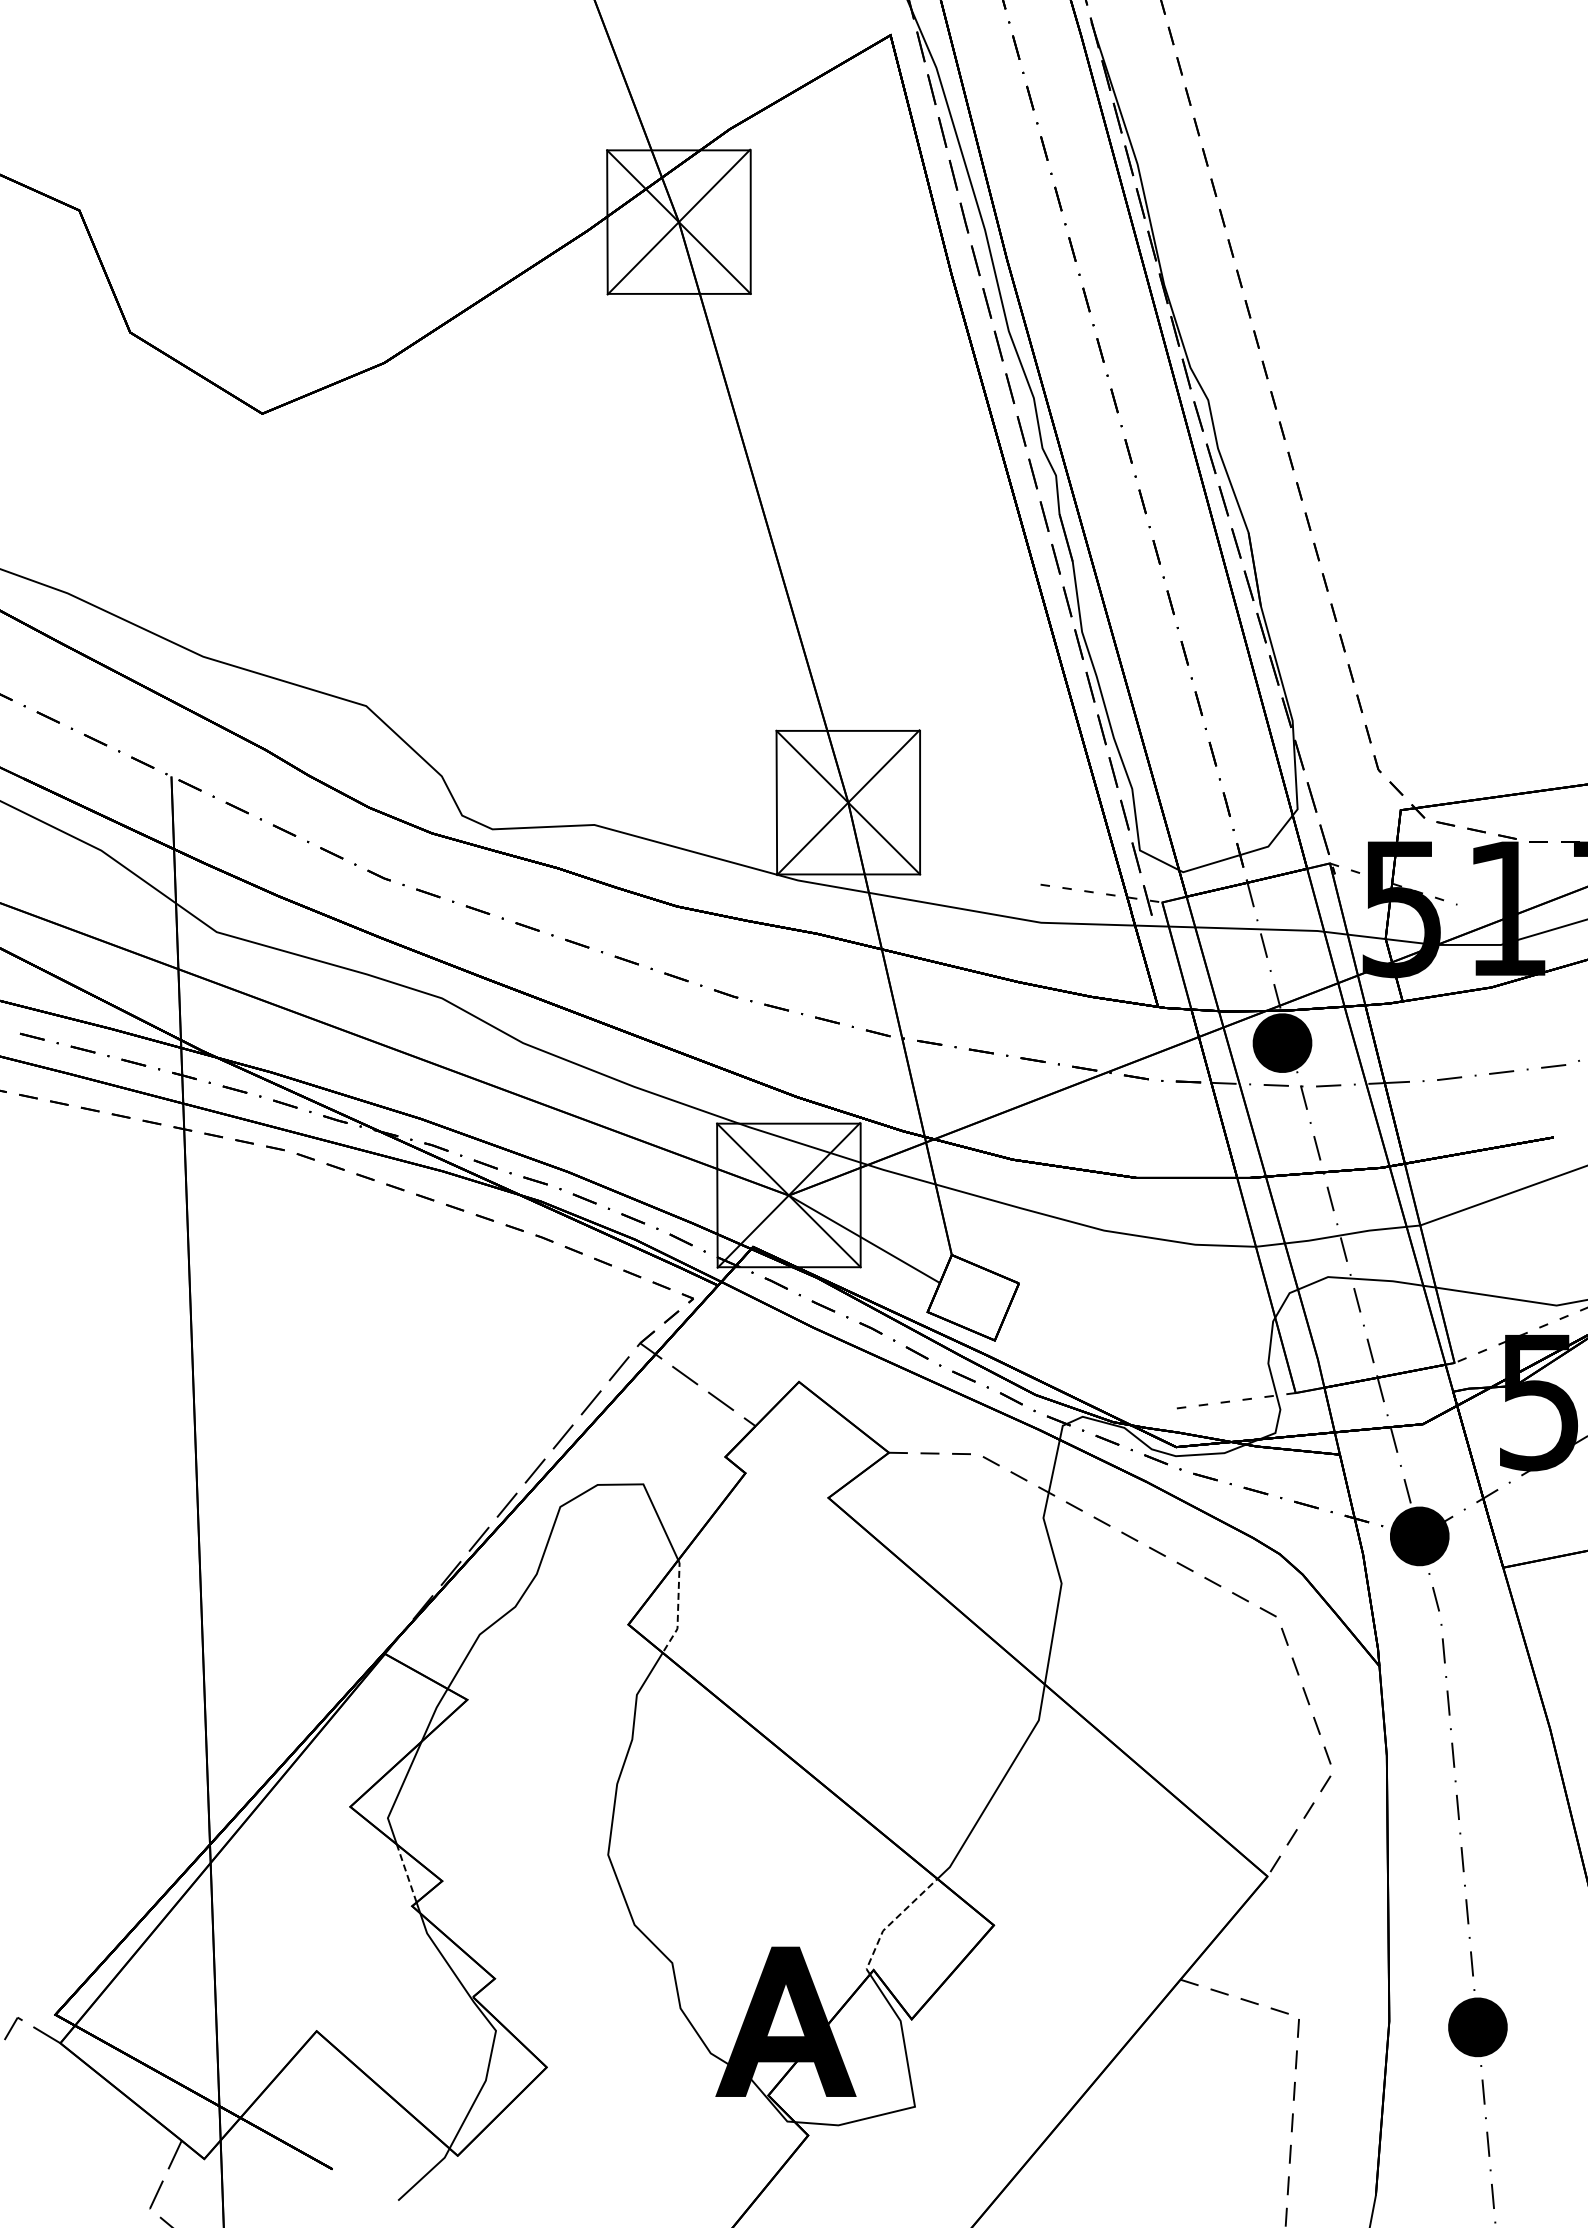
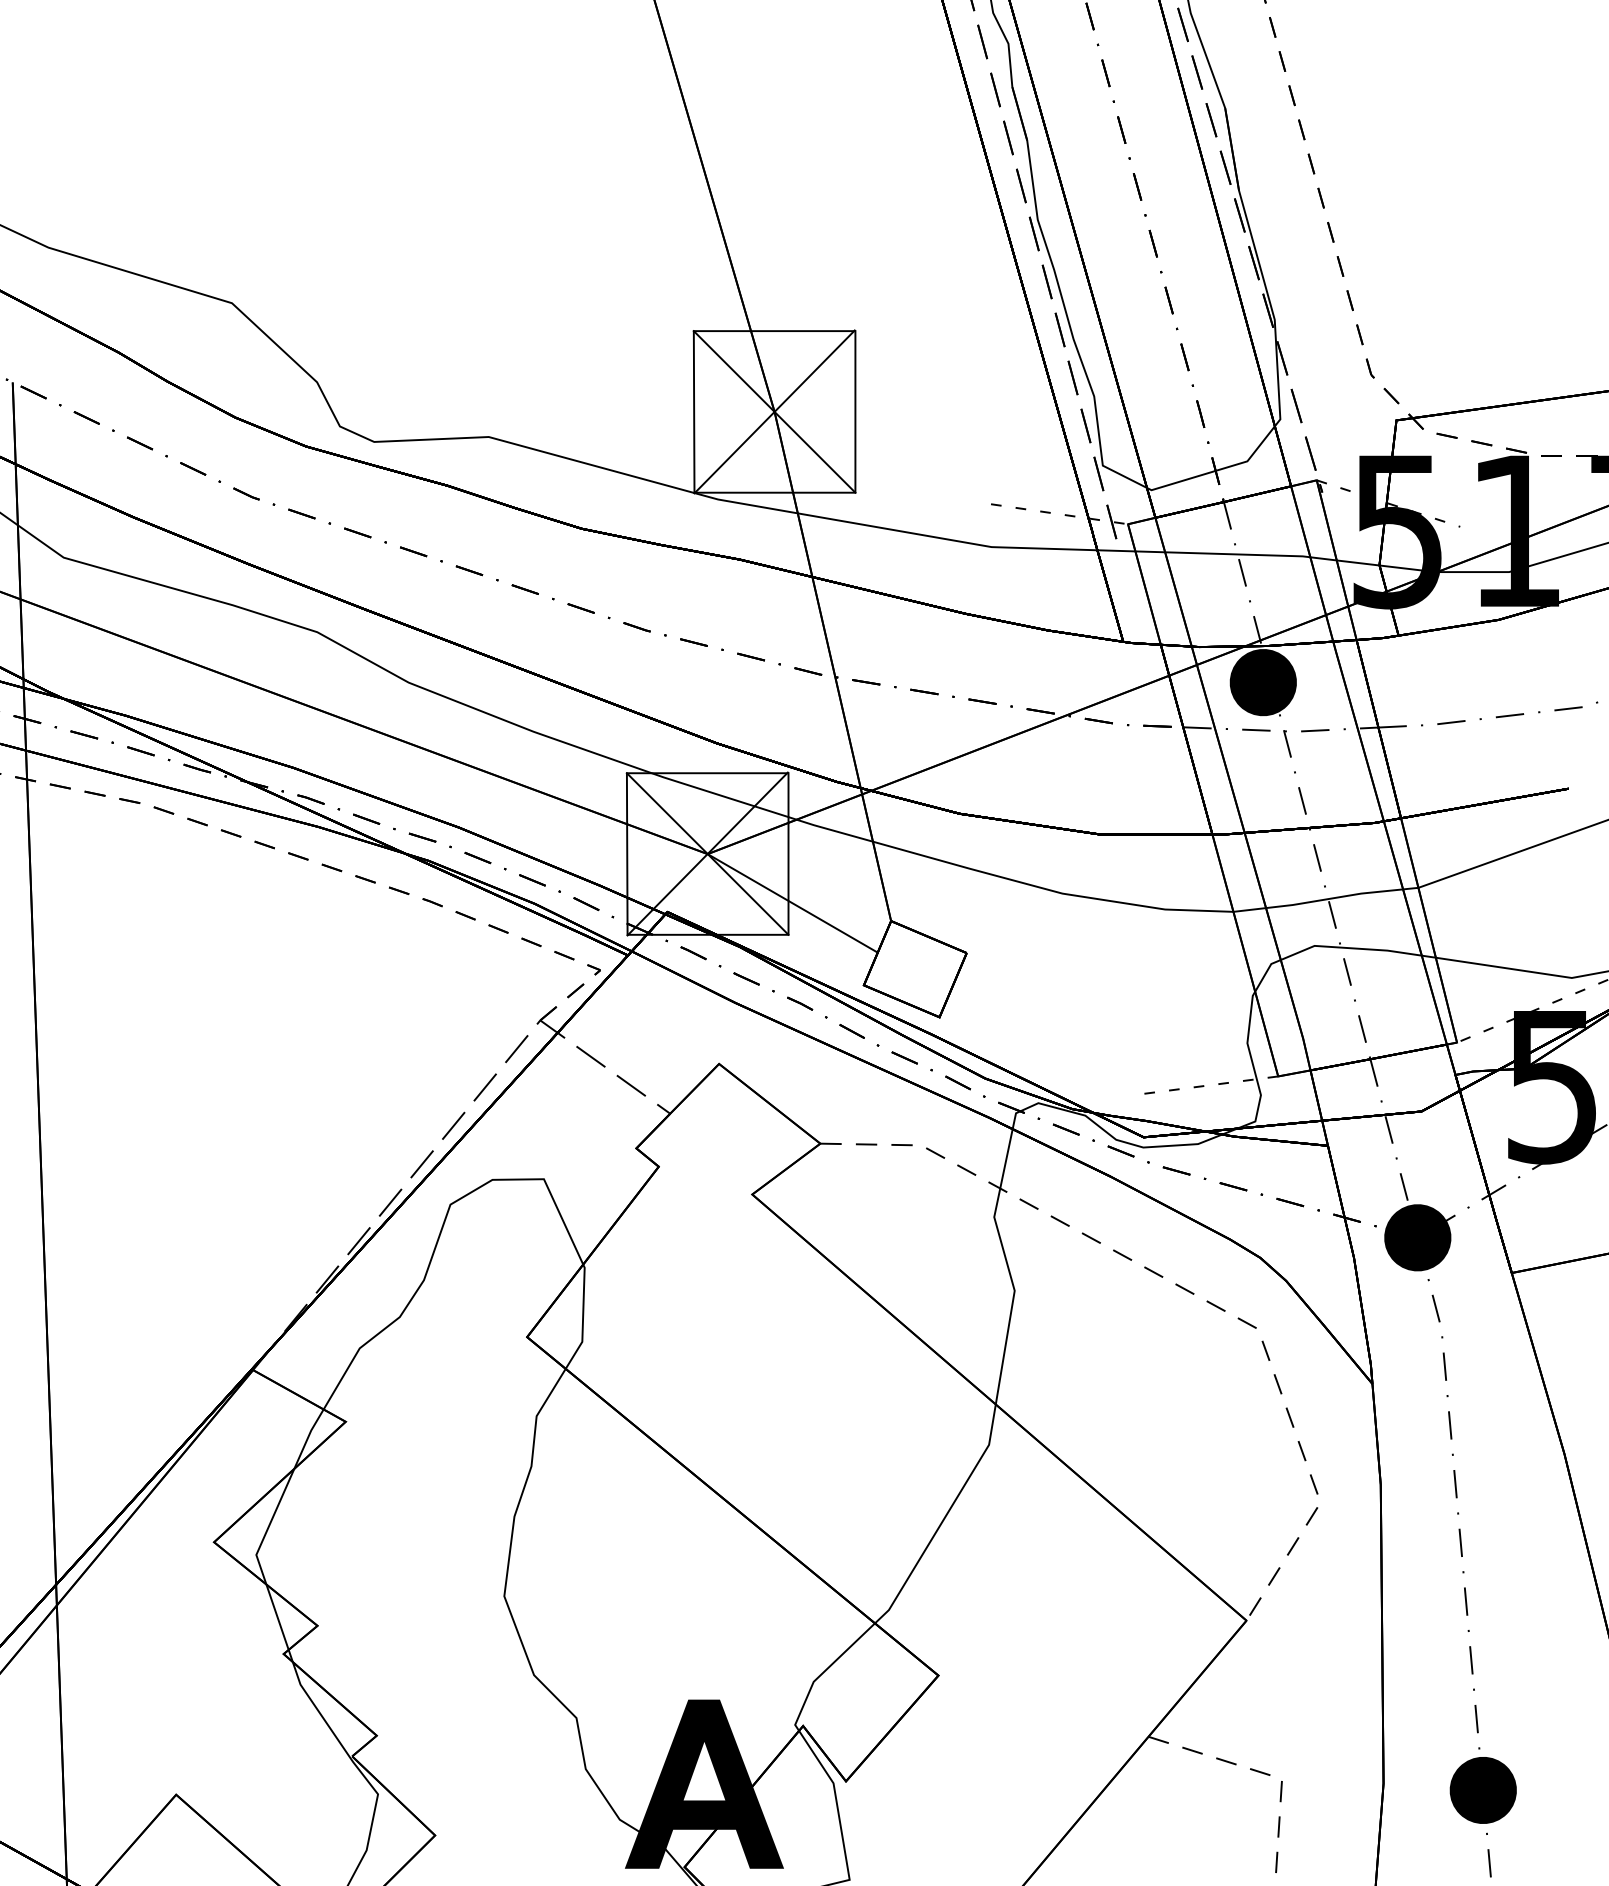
line: (678, 1608) -> (583, 1318), dashed -> solid
line: (406, 1873) -> (277, 1617), dashed -> solid
line: (892, 1922) -> (824, 1672), dashed -> solid

